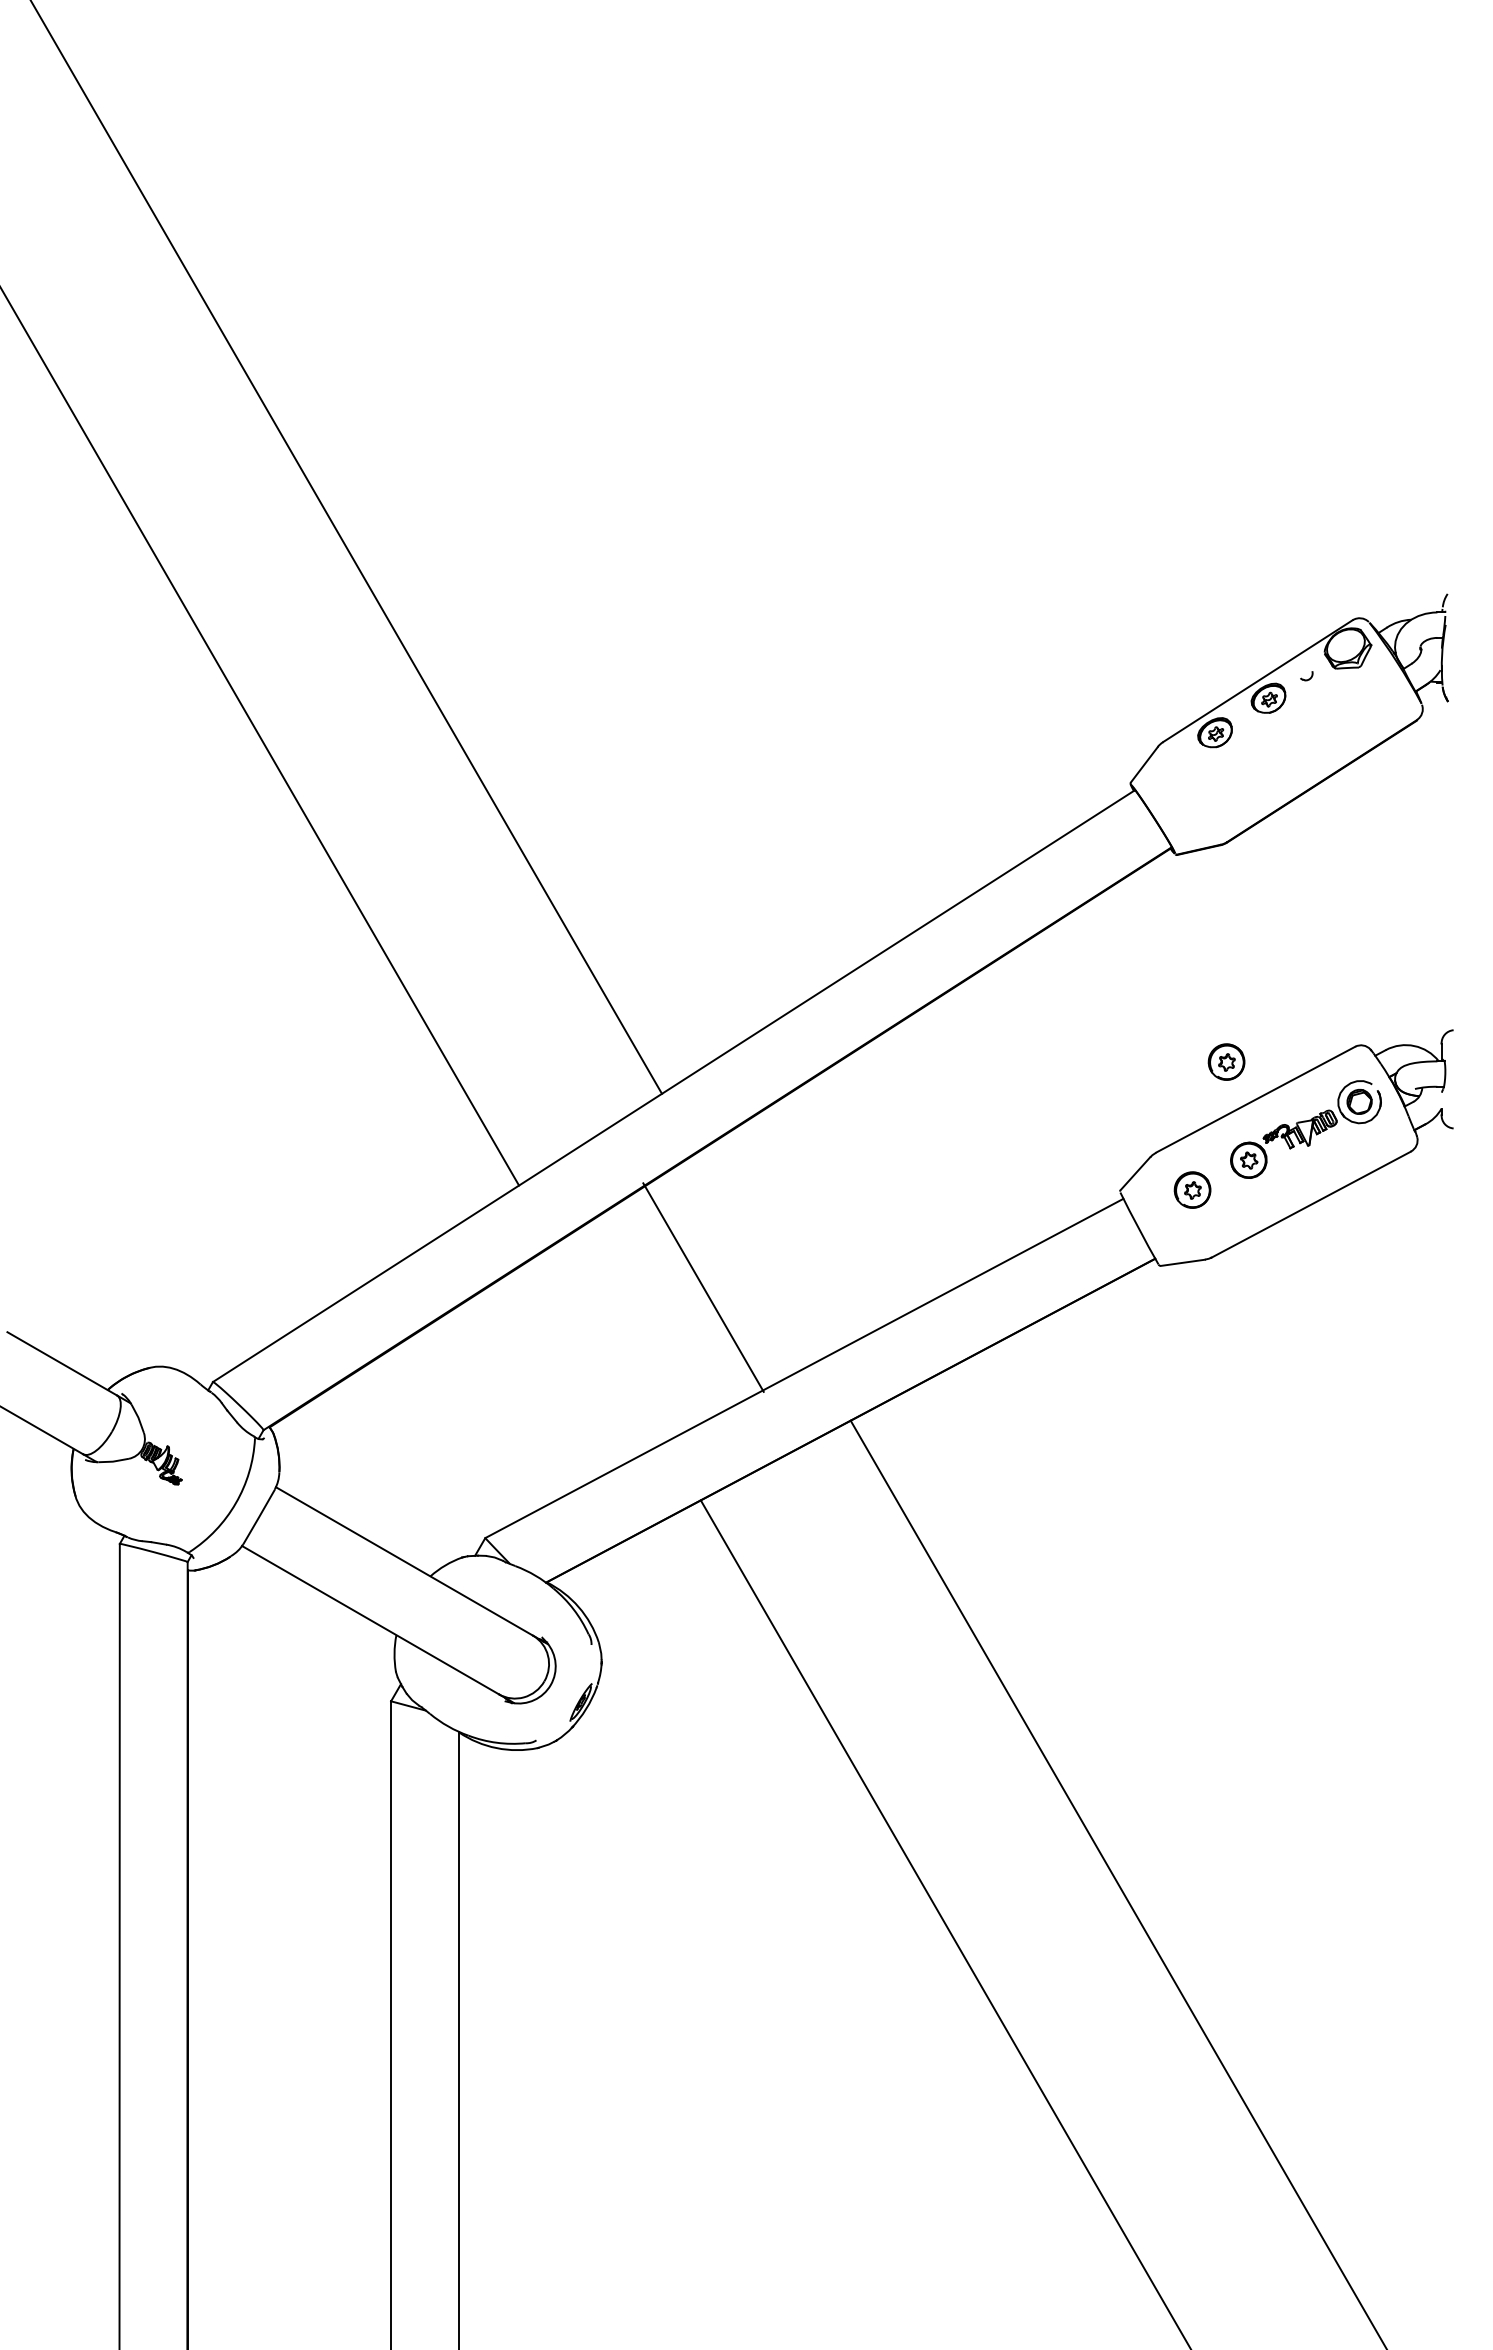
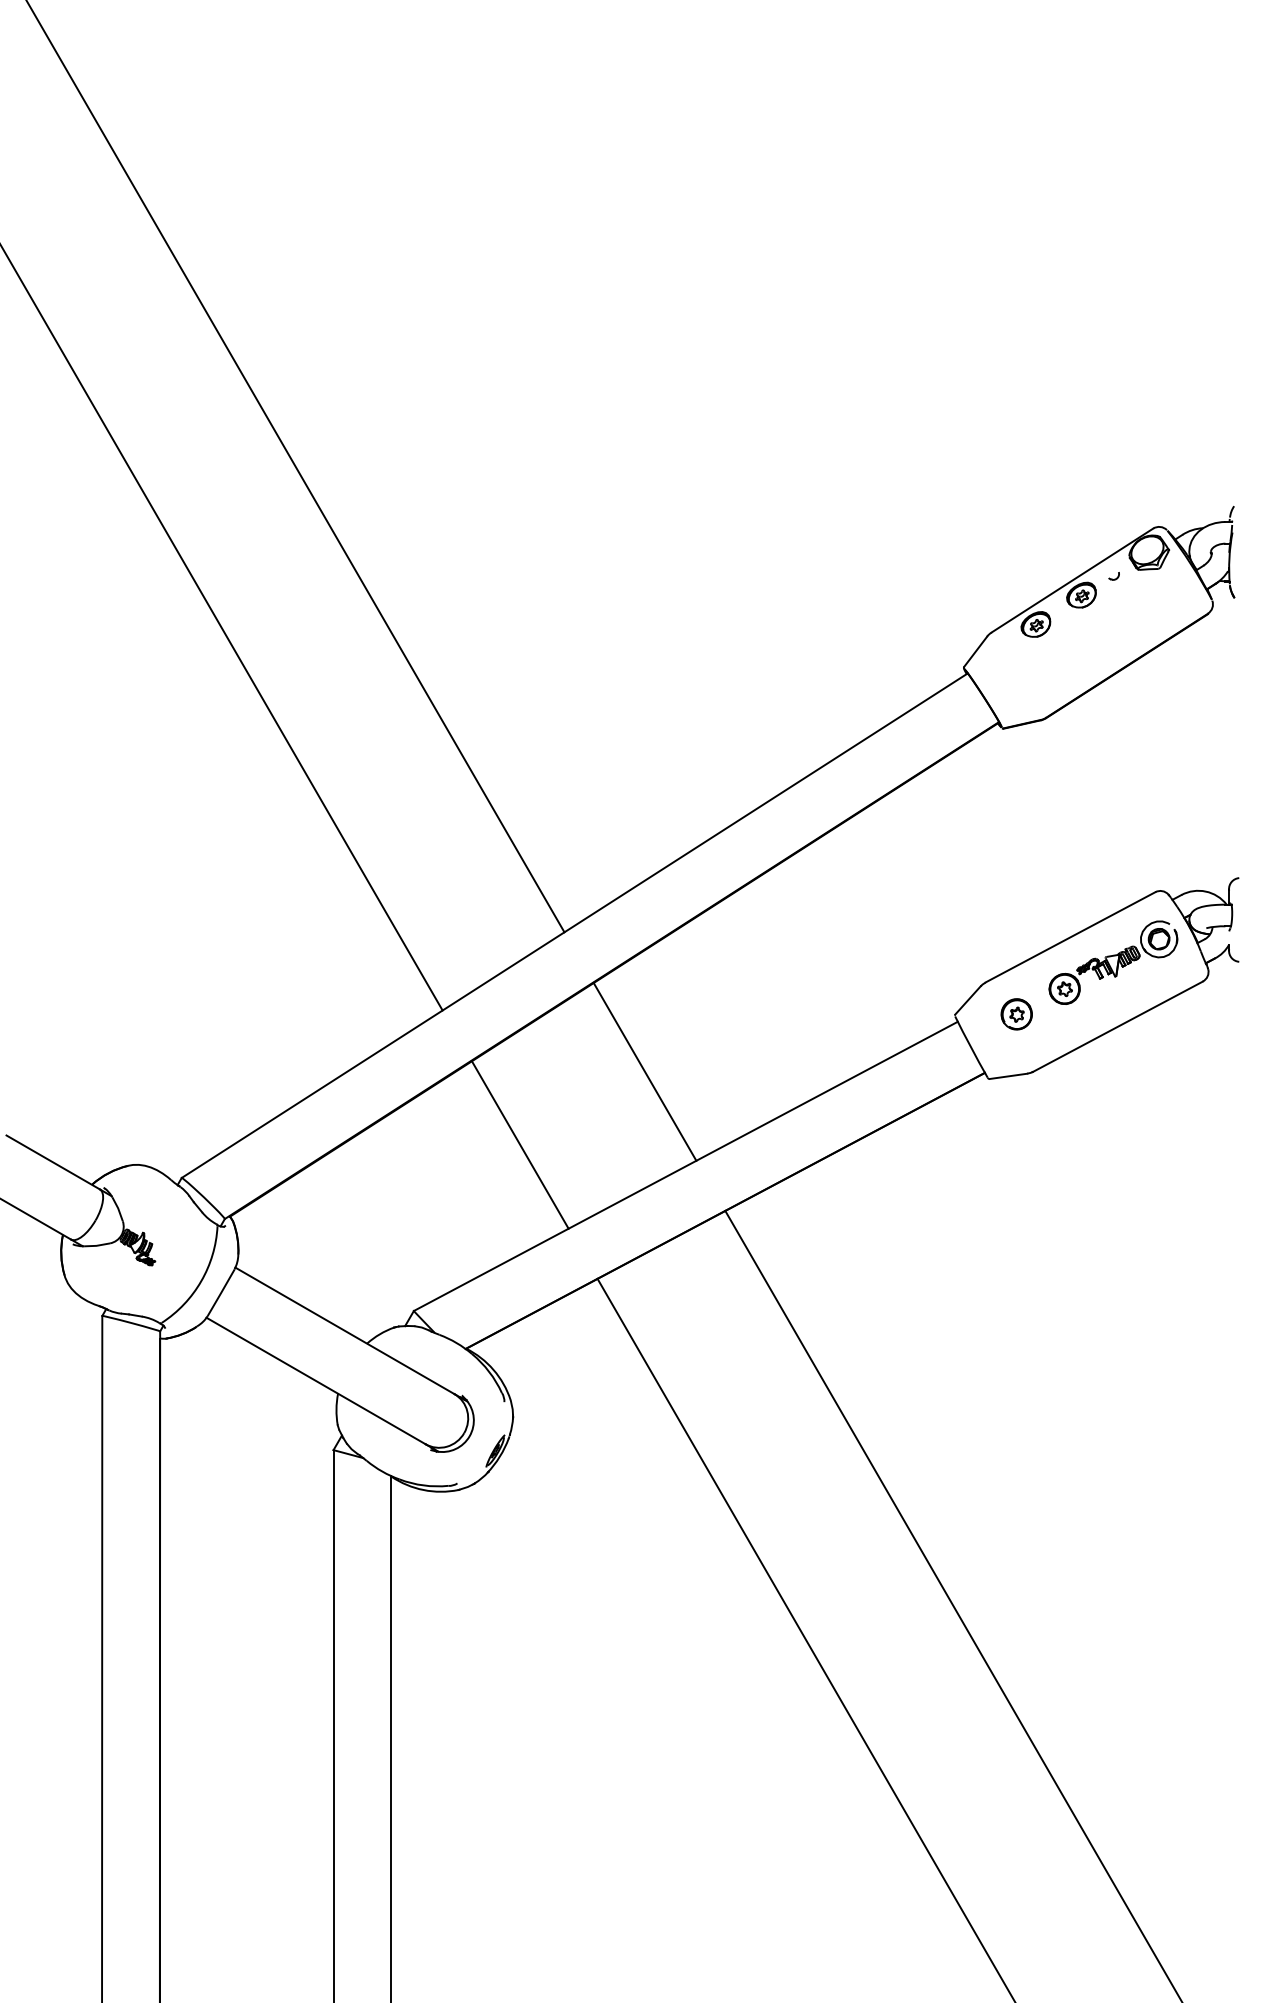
part: (1226, 1061) -> (1045, 904), removed
line: (703, 1287) -> (645, 1071), moved
line: (609, 1343) -> (519, 1145), added

